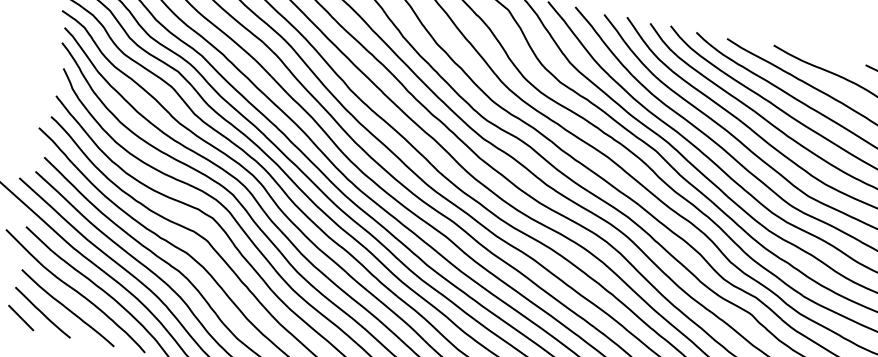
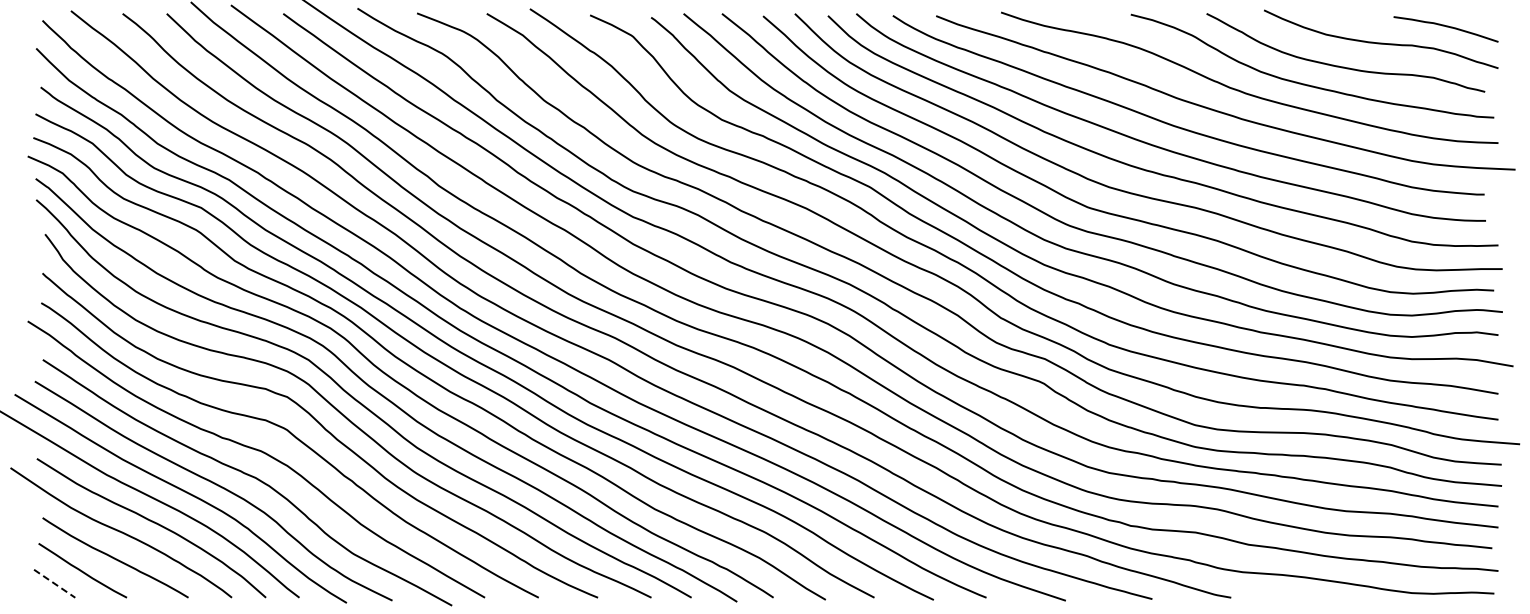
line: (21, 317) -> (54, 583), solid -> dashed

